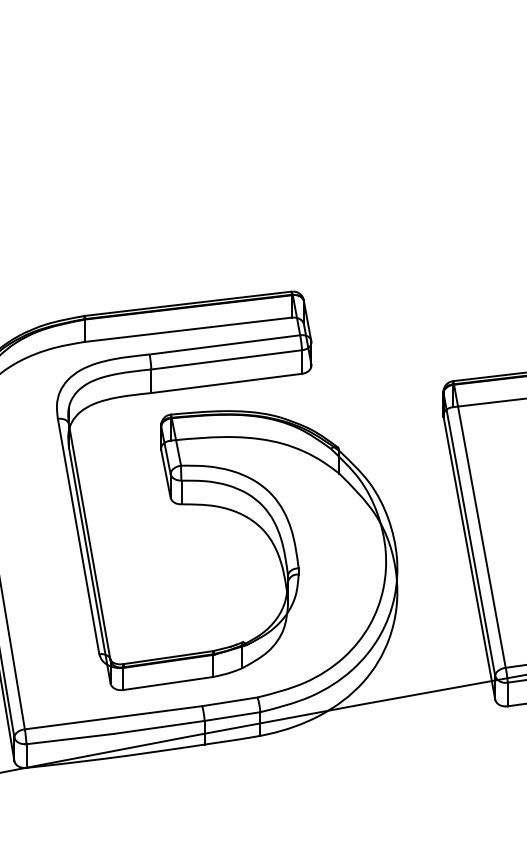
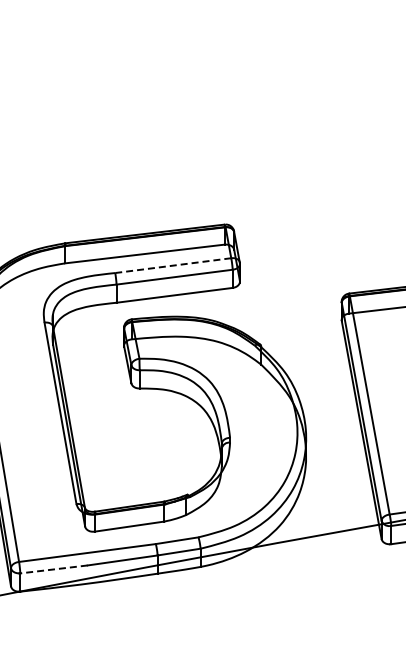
line: (223, 344) -> (172, 265), solid -> dashed
line: (70, 739) -> (54, 569), solid -> dashed

